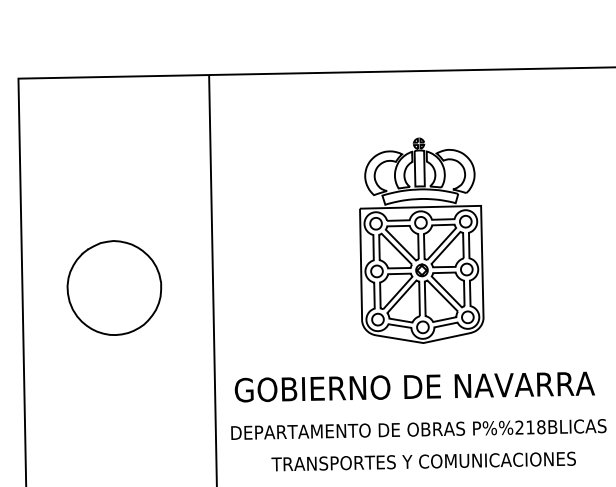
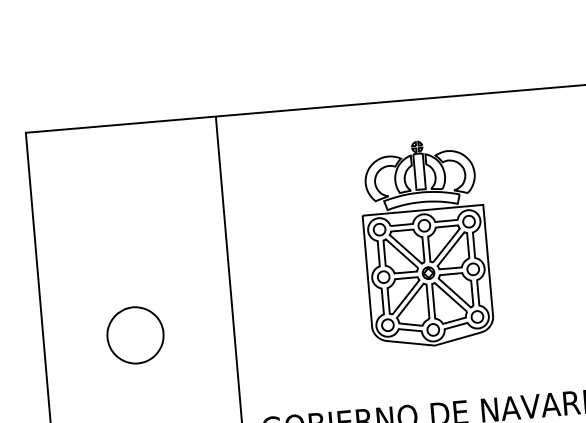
part: (421, 240) -> (426, 243), moved
part: (114, 287) -> (135, 334), size x0.6

